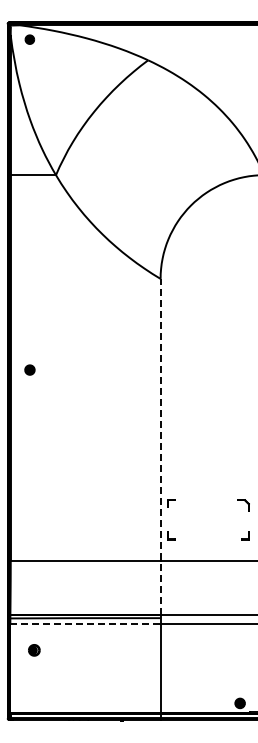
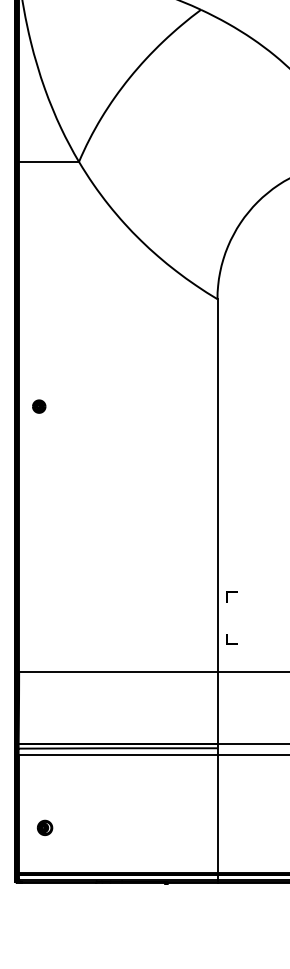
part: (29, 369) -> (38, 405), moved
line: (160, 446) -> (217, 521), dashed -> solid
line: (85, 623) -> (118, 755), dashed -> solid
part: (34, 650) -> (45, 828), moved

